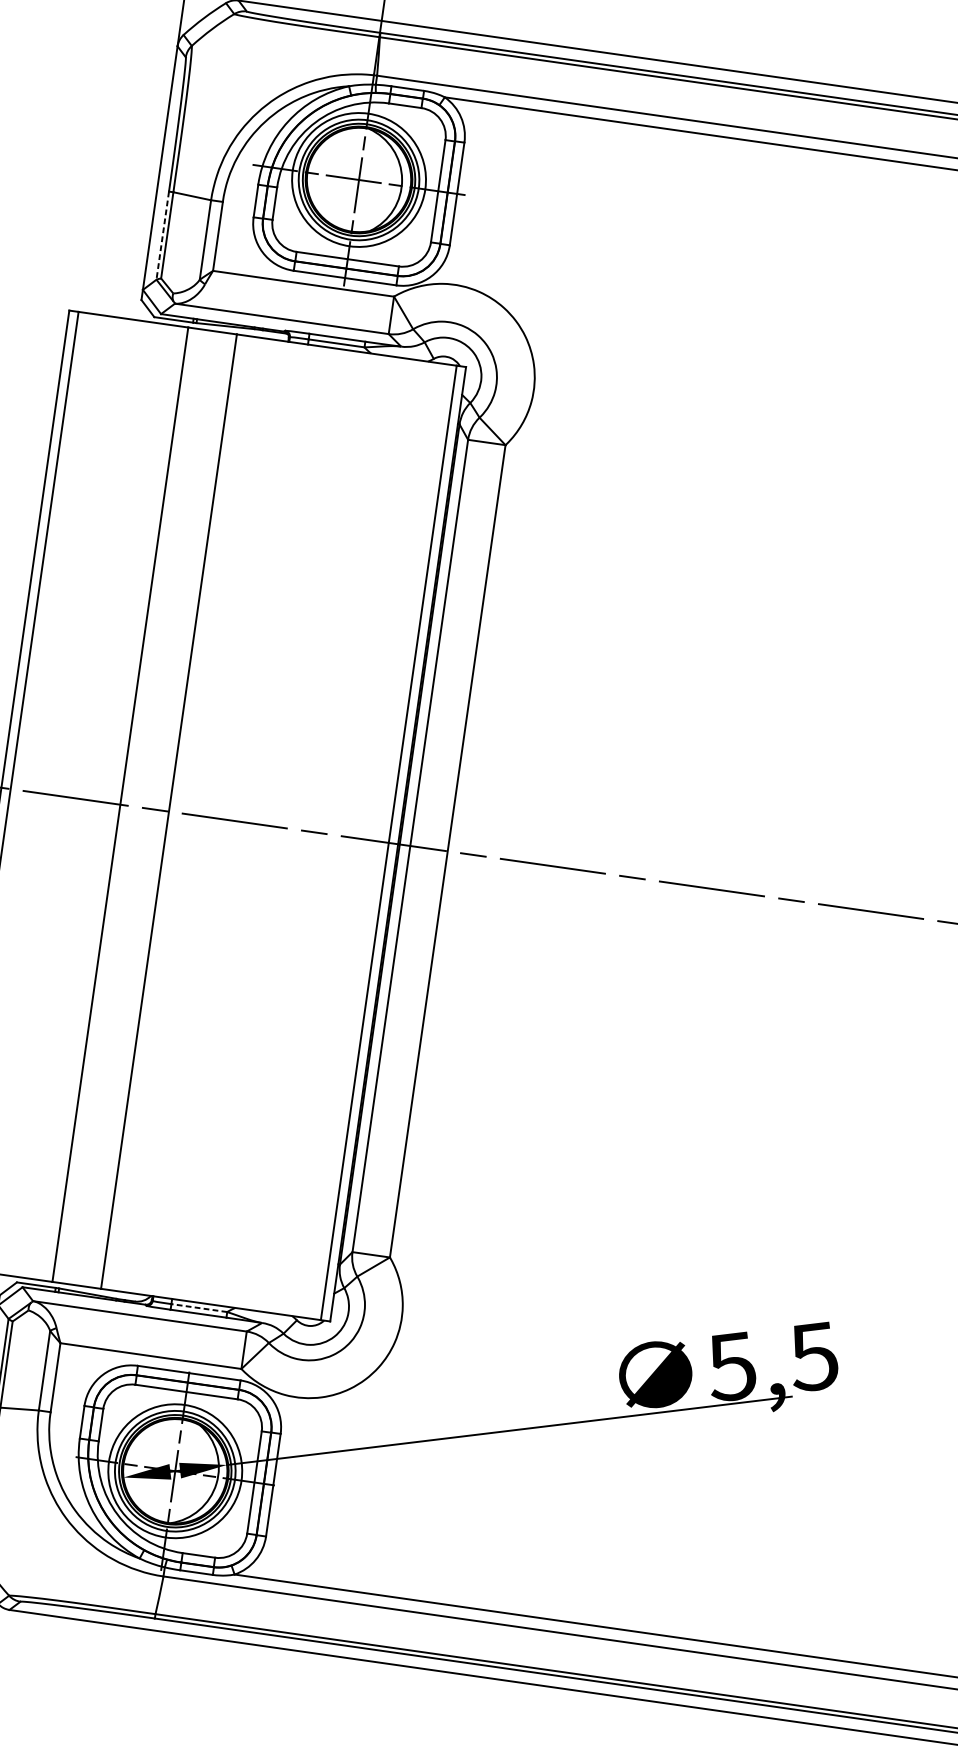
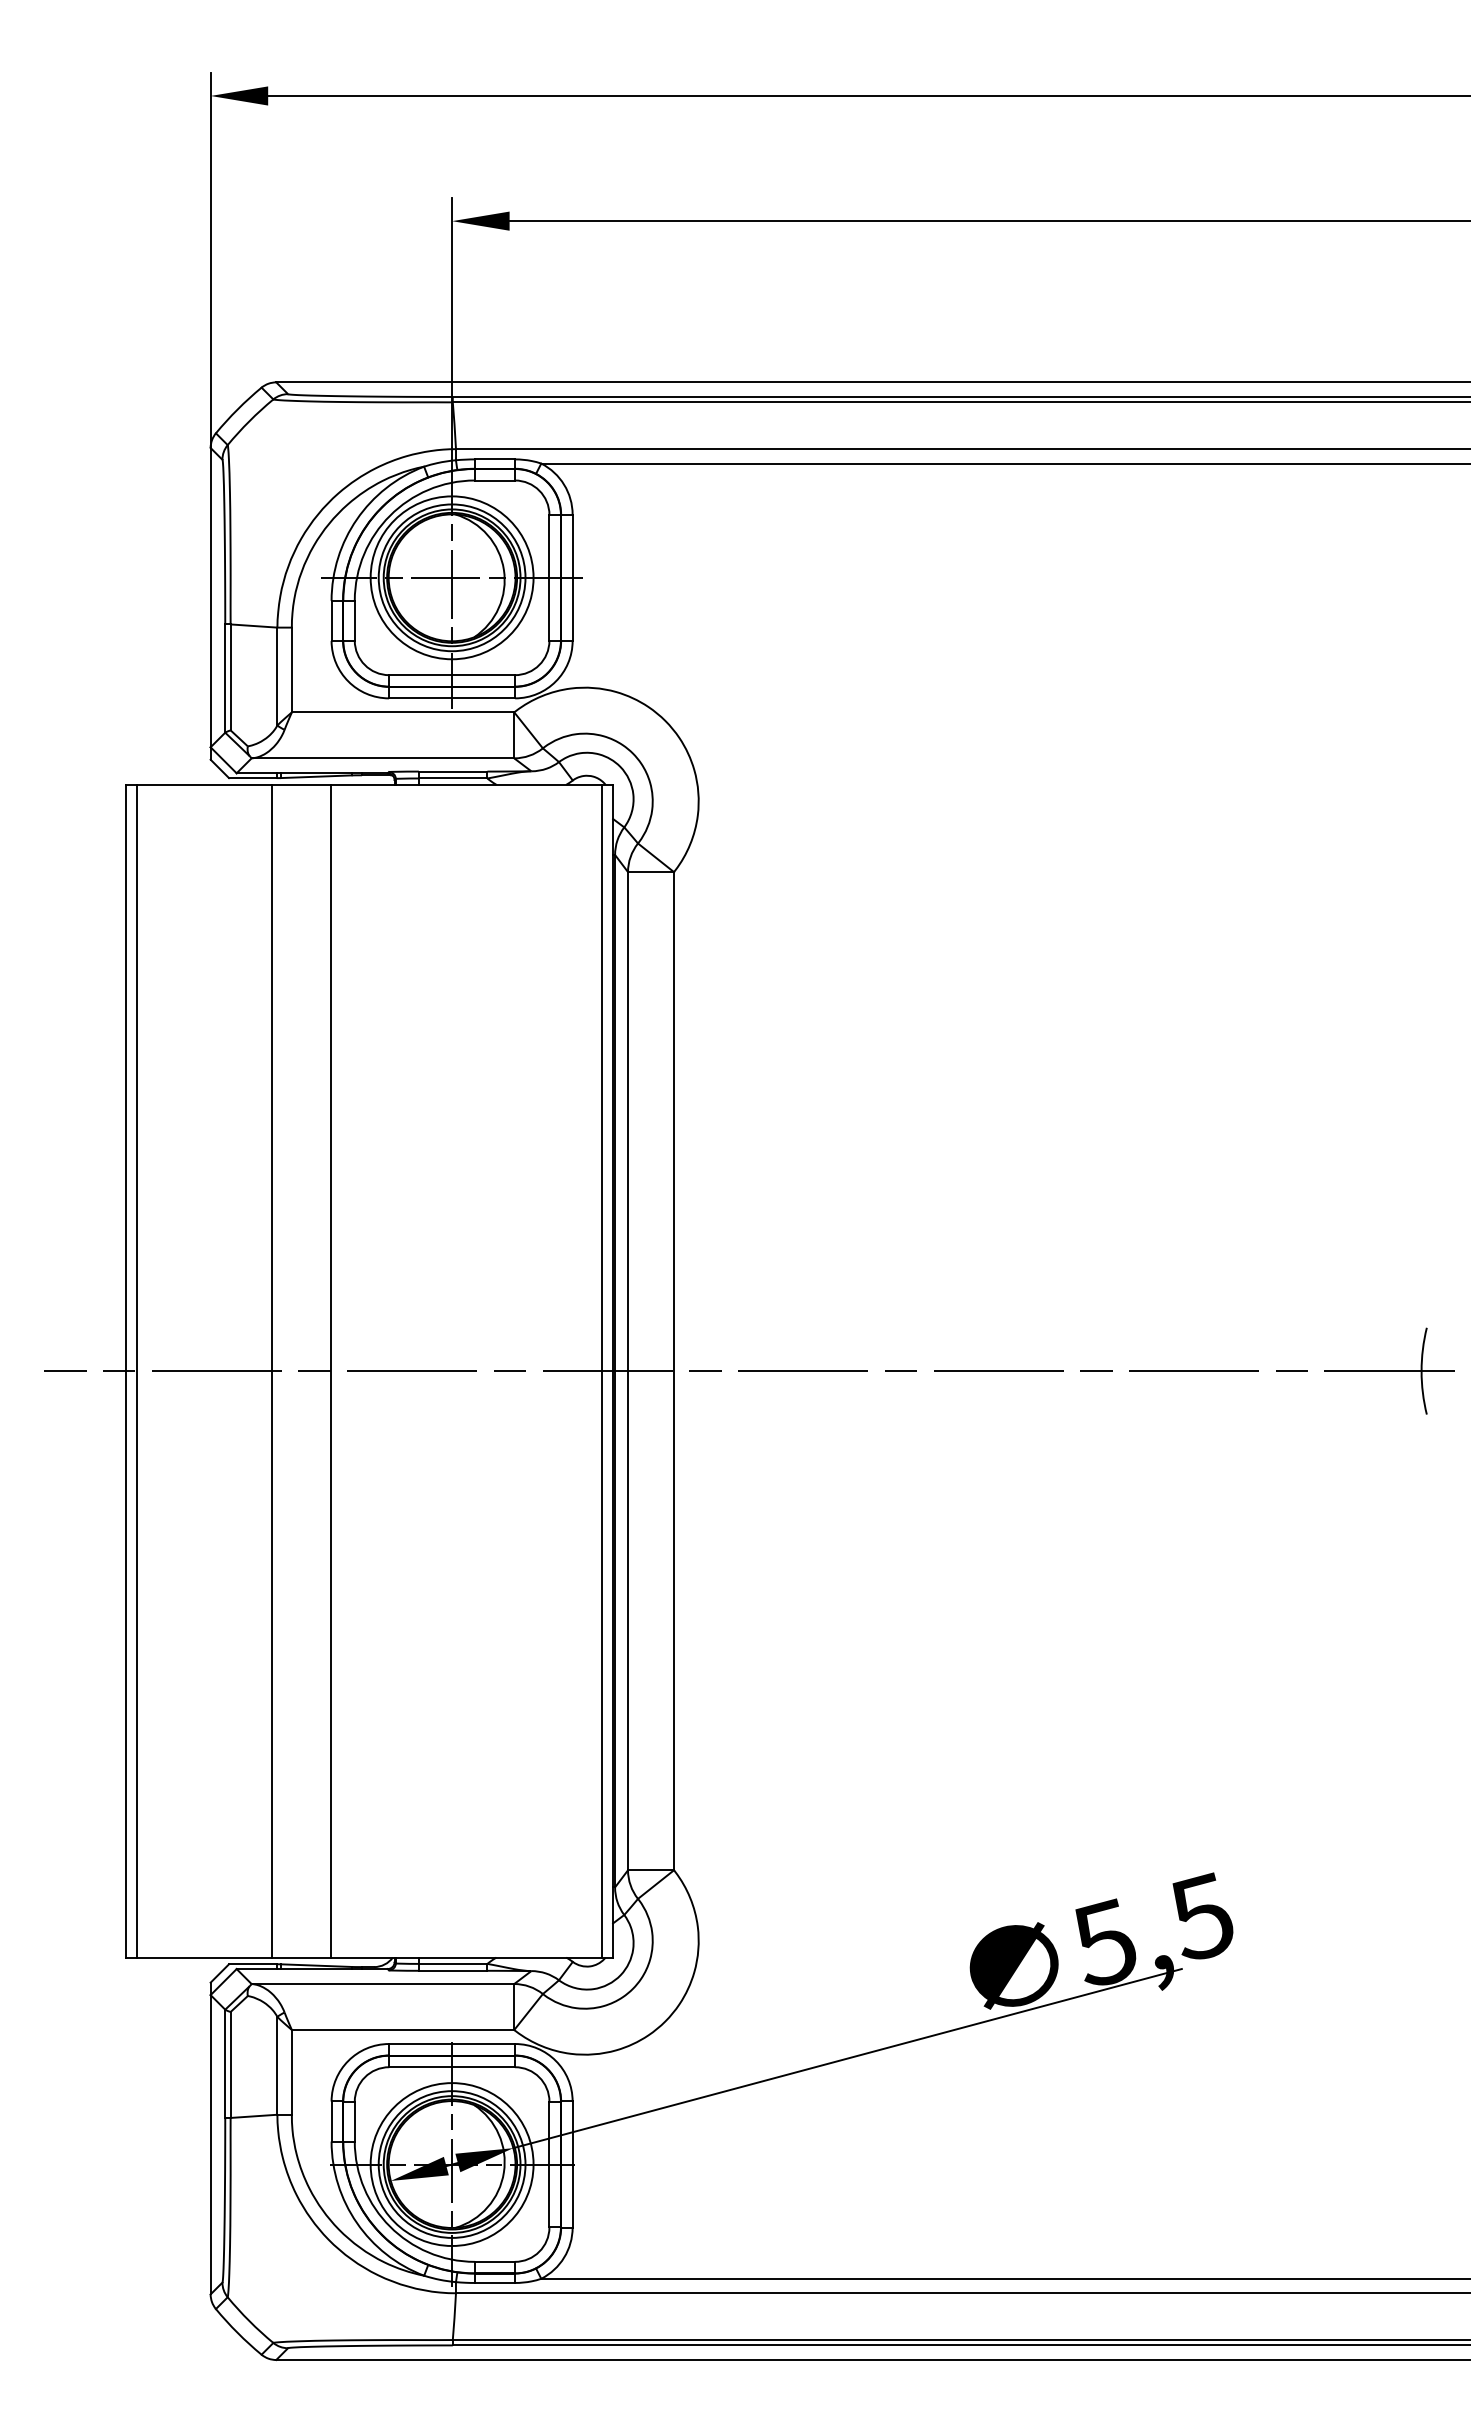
line: (162, 236) -> (225, 679), dashed -> solid
line: (198, 1307) -> (452, 1963), dashed -> solid

